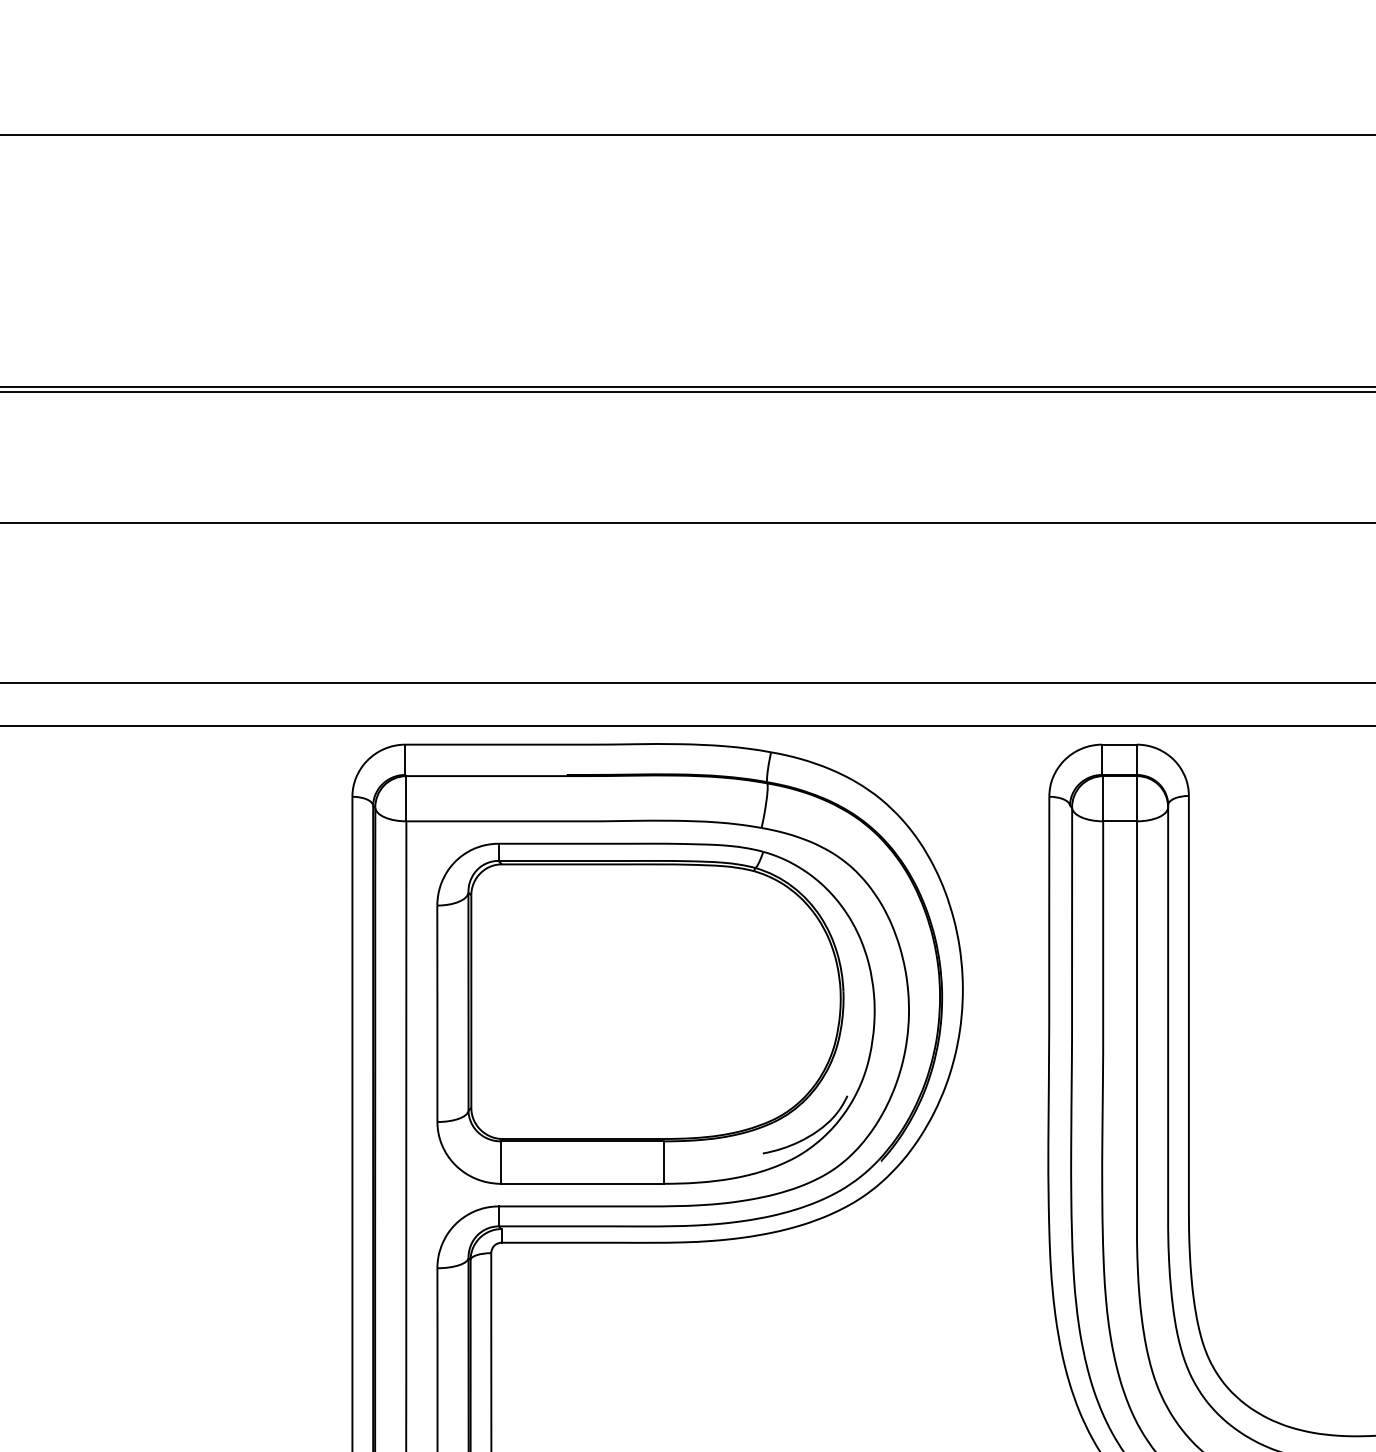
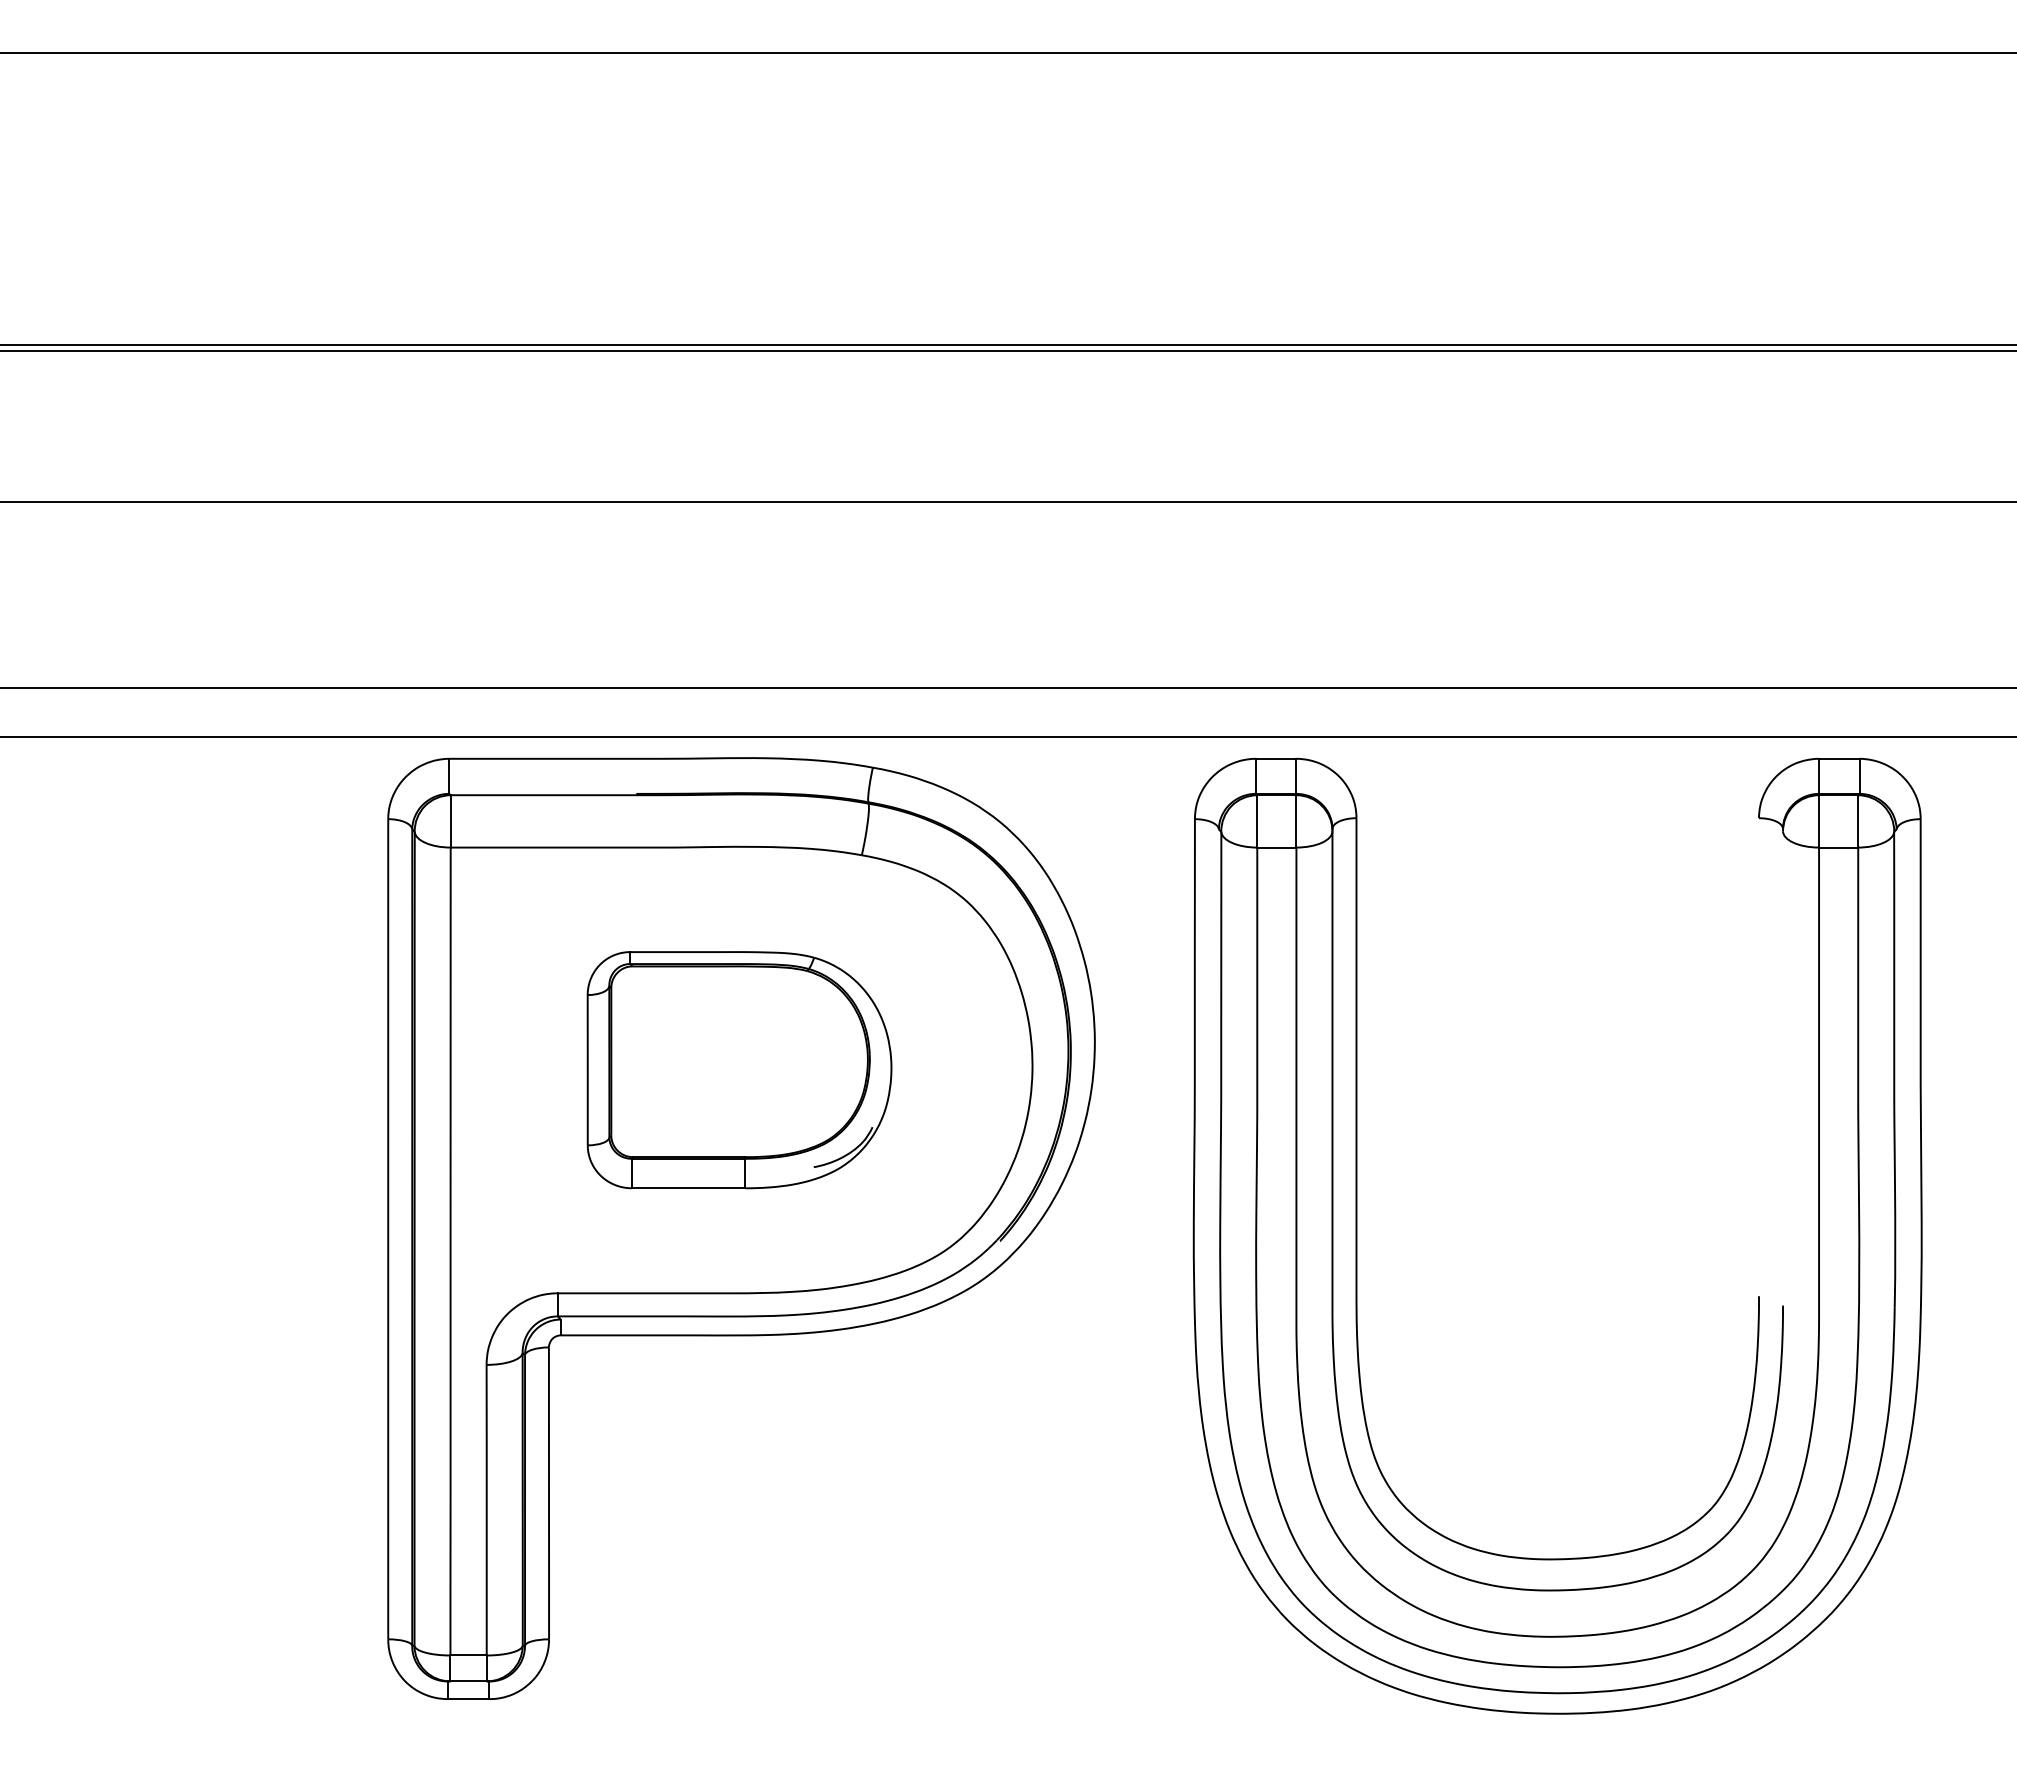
part: (655, 1013) -> (739, 1069), size x0.6

